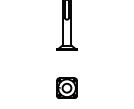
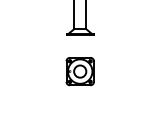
part: (66, 87) -> (79, 70), moved

